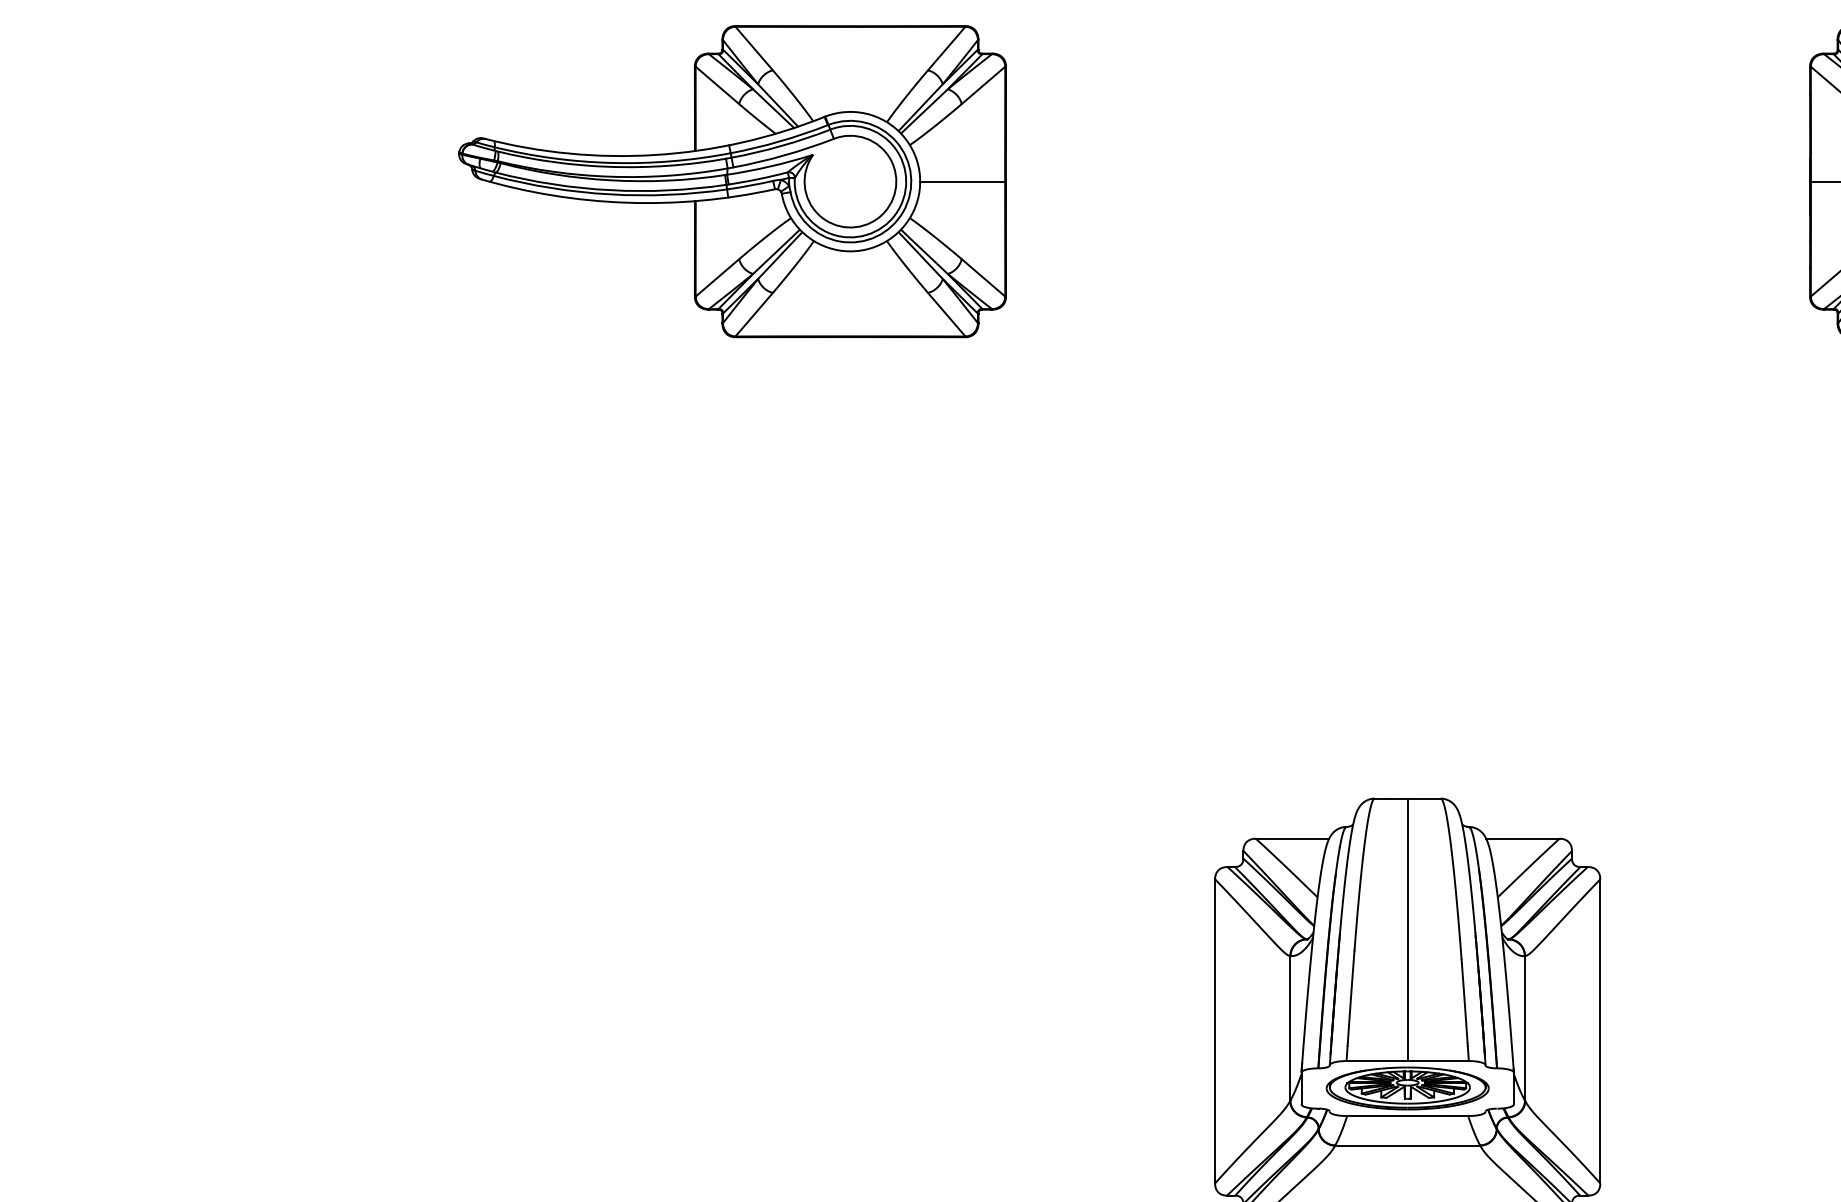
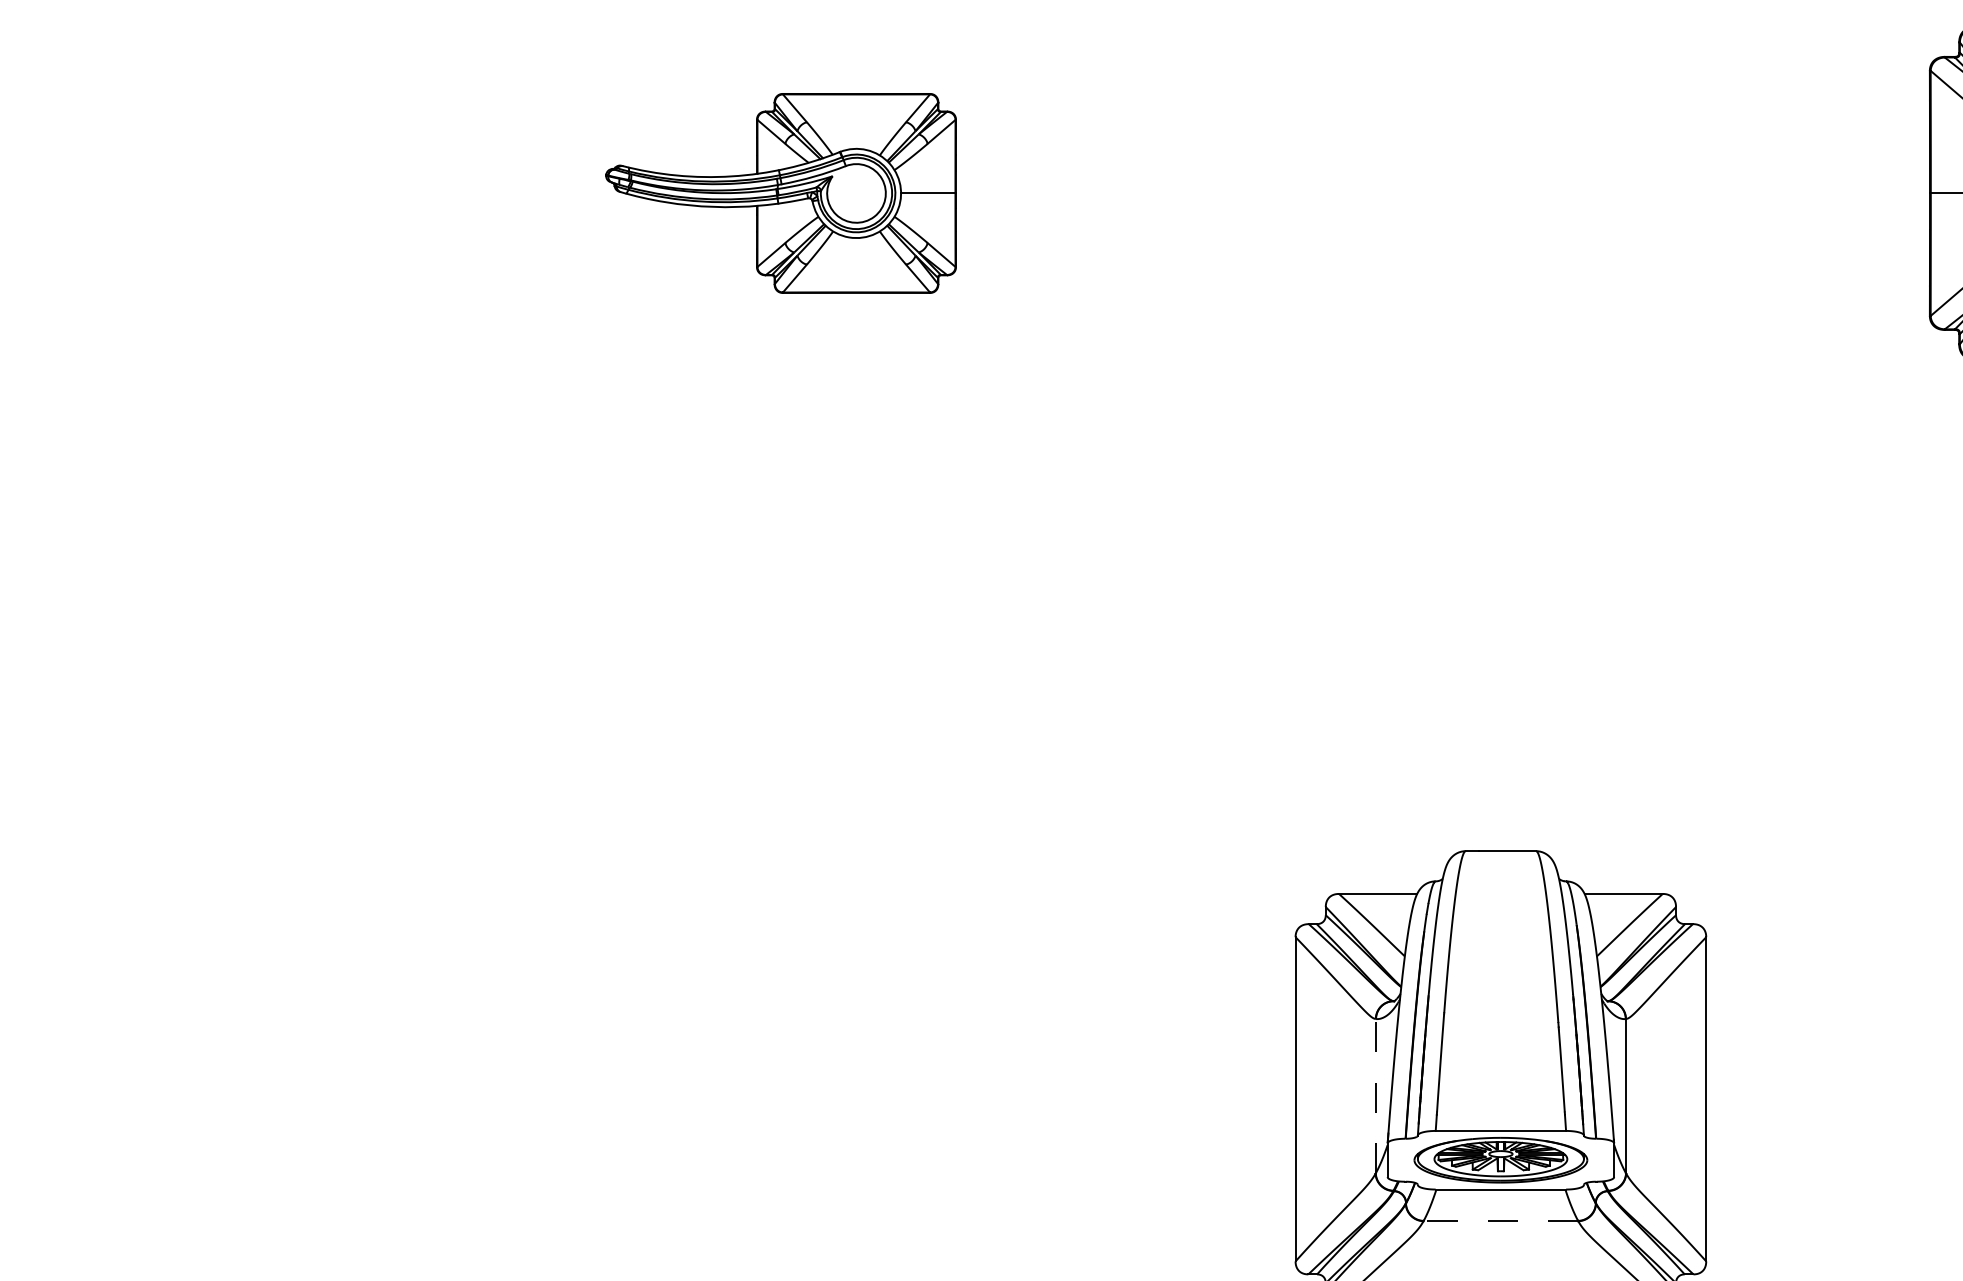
part: (731, 181) -> (780, 193), size x0.6
line: (1407, 929) -> (1500, 990), removed
line: (1290, 1027) -> (1375, 1095), solid -> dashed
line: (1407, 1145) -> (1500, 1221), solid -> dashed

